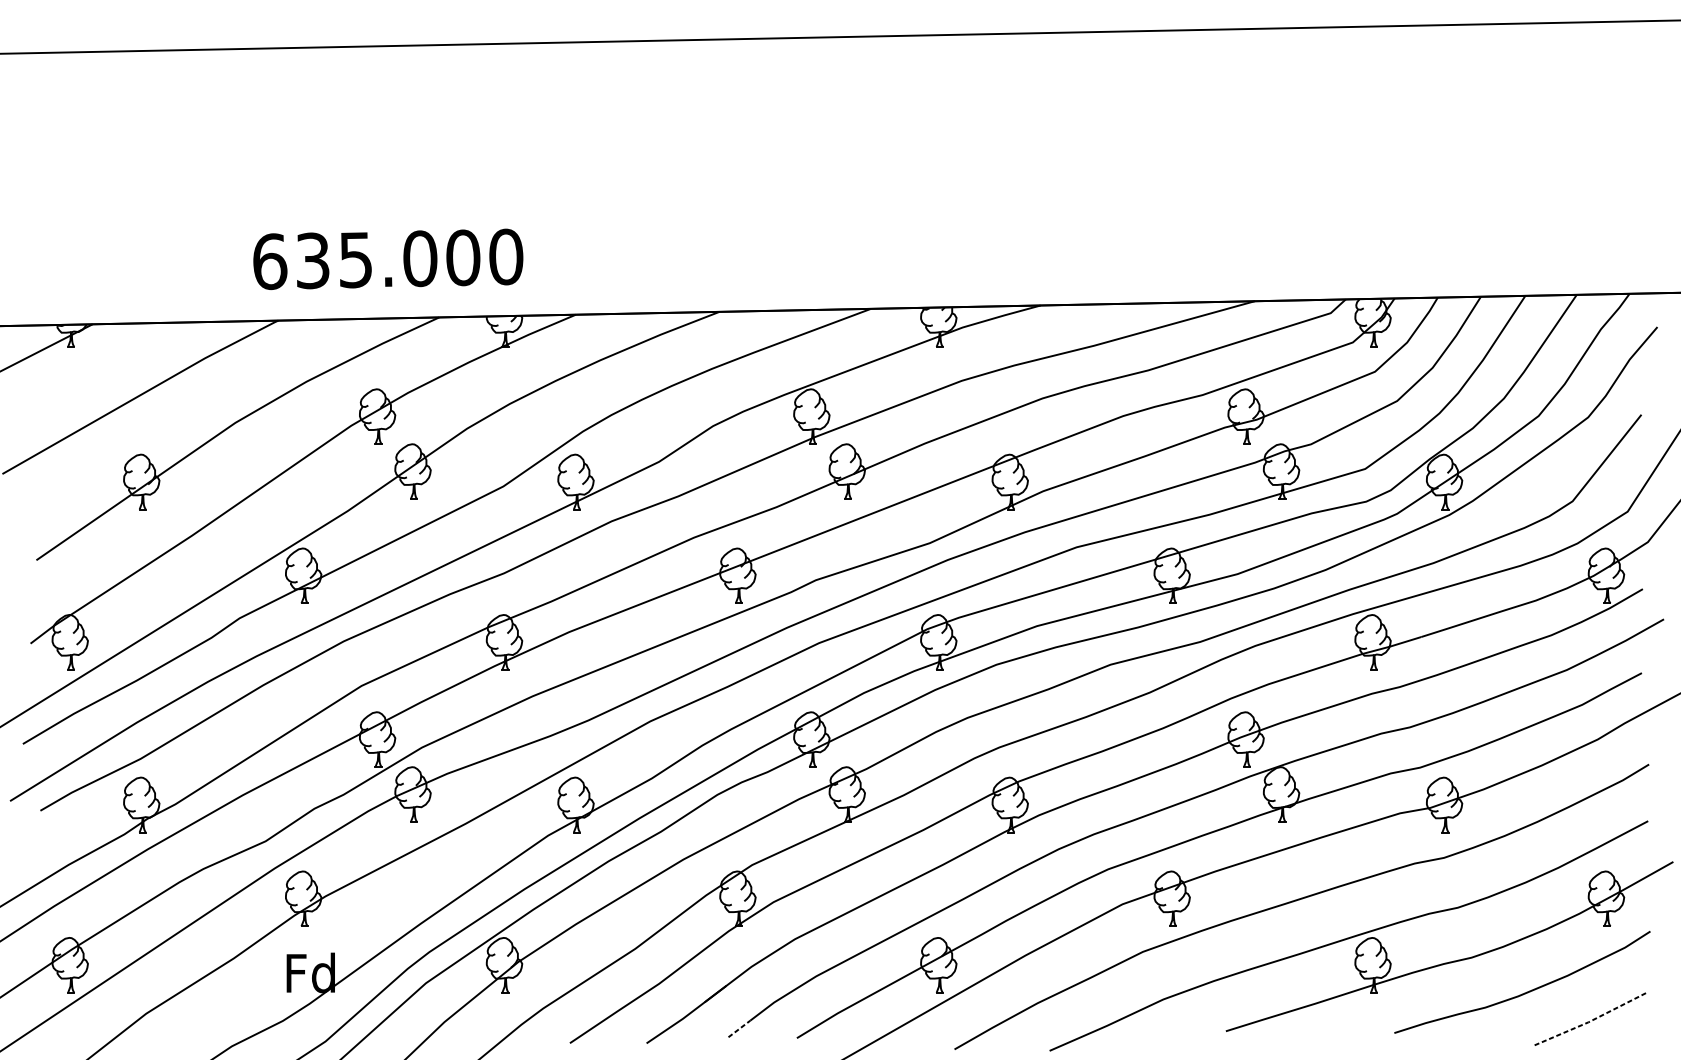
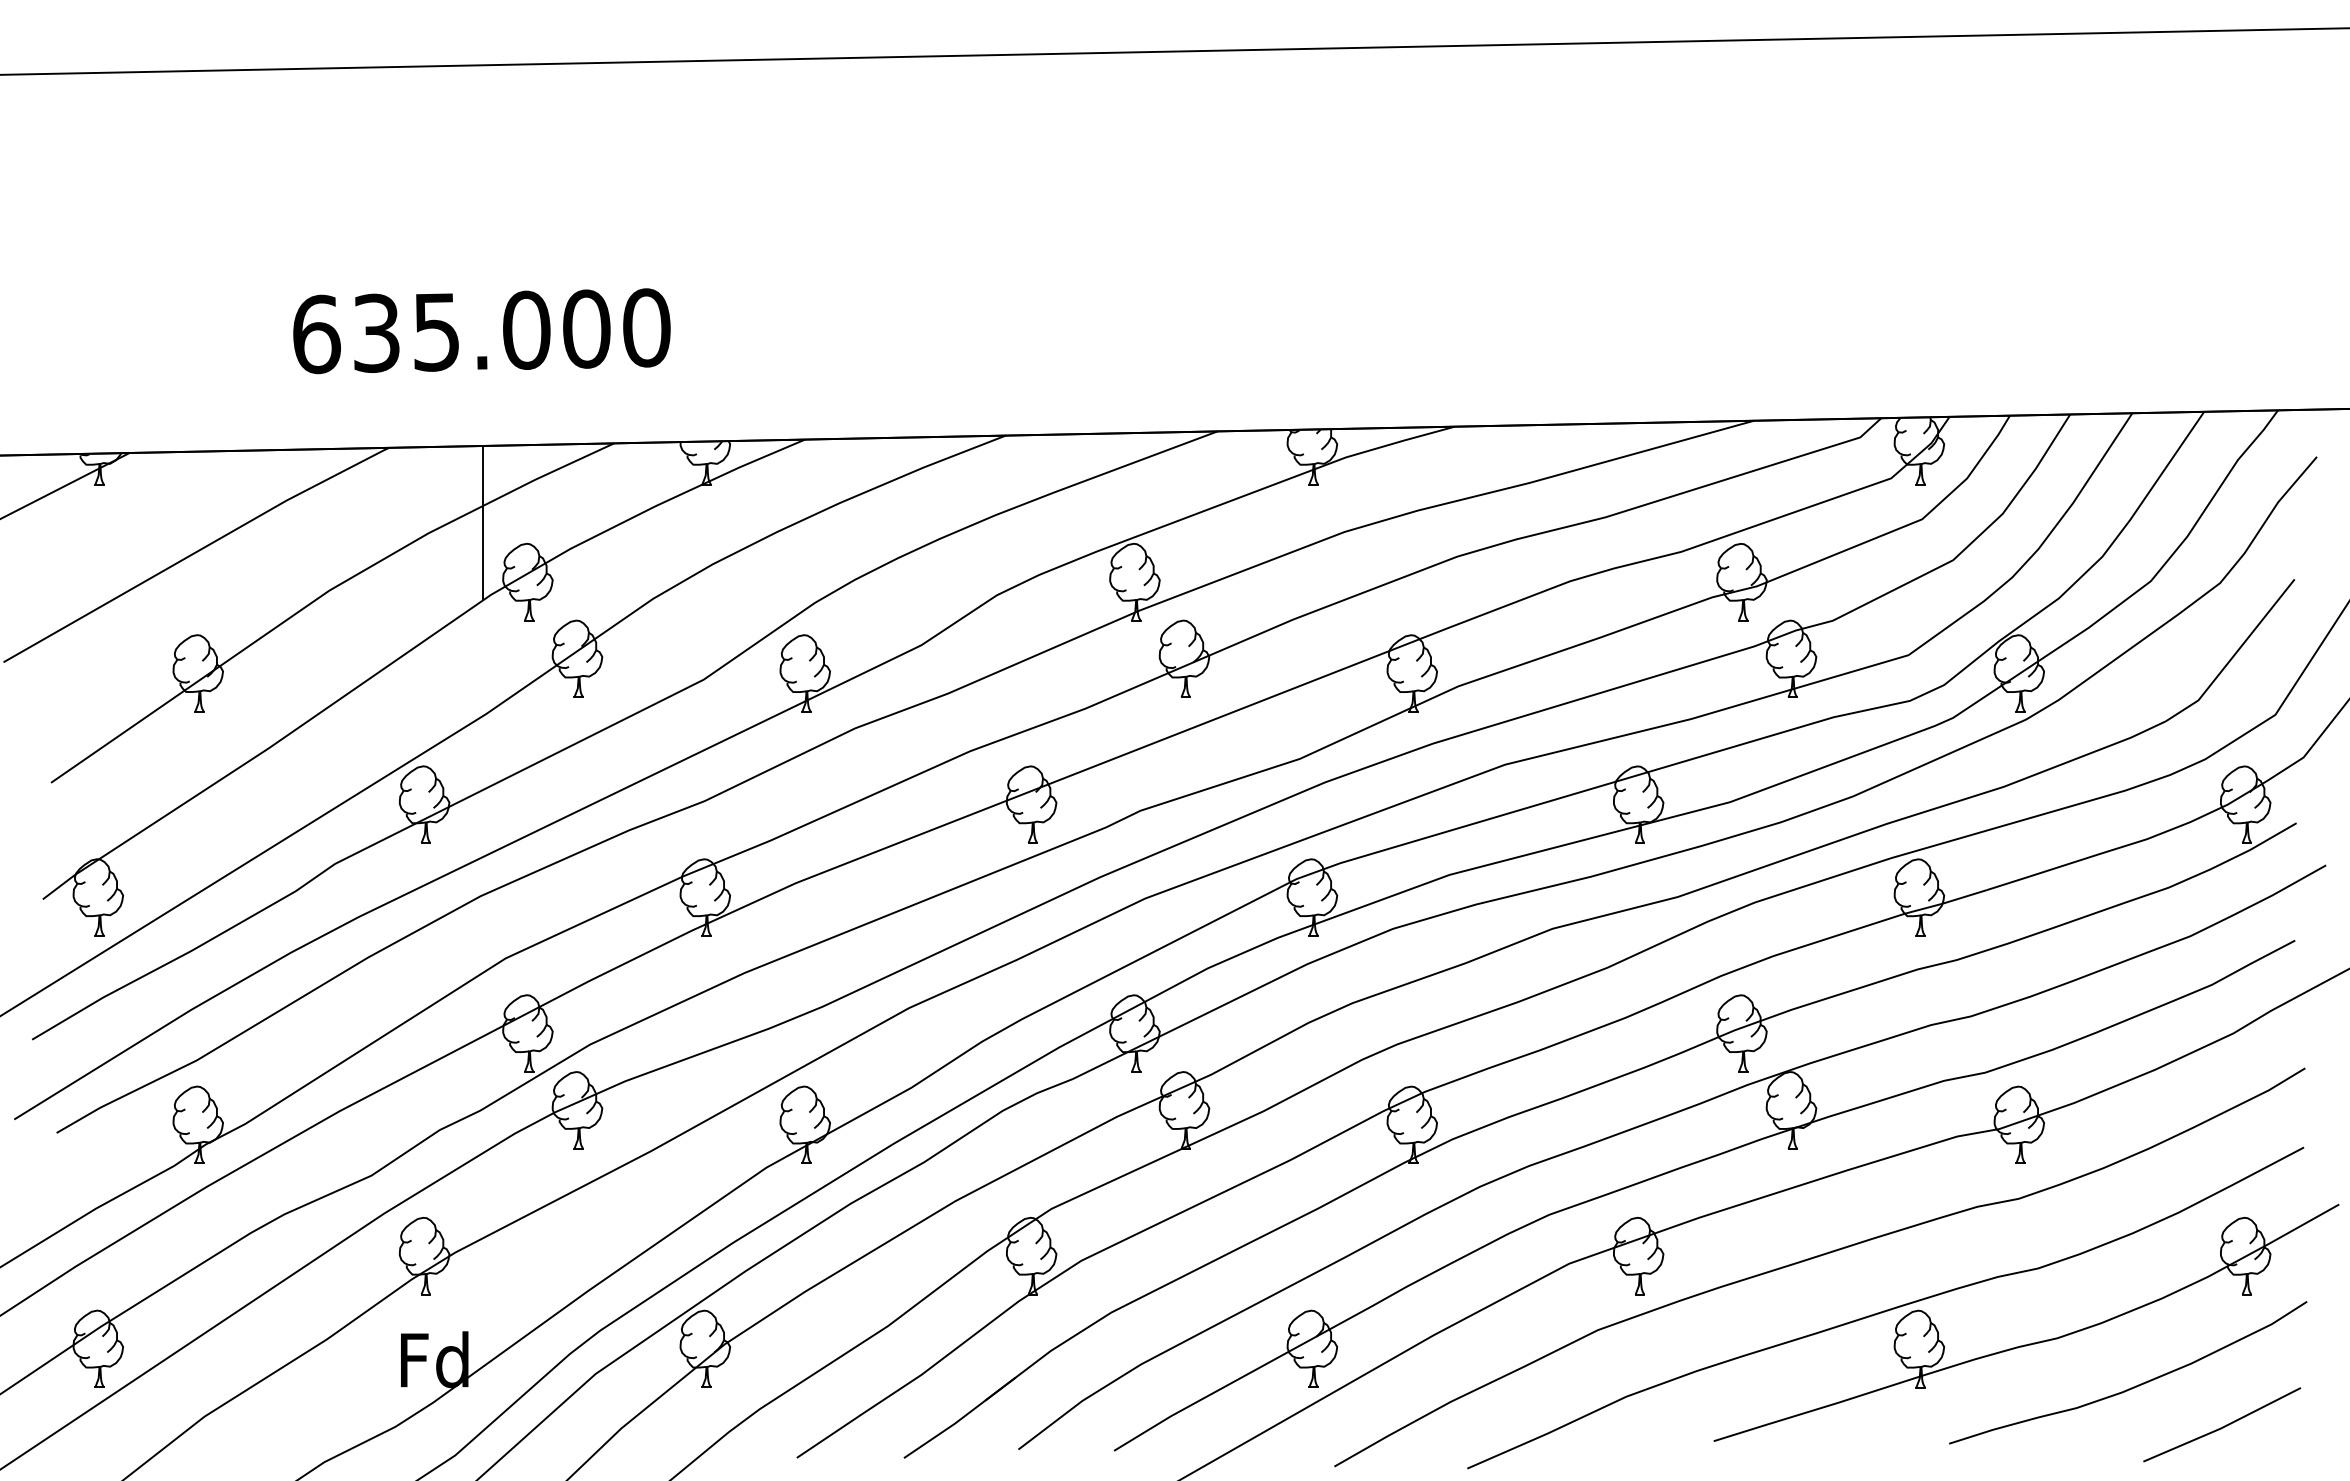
text: (388, 259) -> (481, 331), moved
line: (345, 374) -> (482, 522), added
line: (1589, 1021) -> (2222, 1427), dashed -> solid
line: (739, 1028) -> (1034, 1437), dashed -> solid

